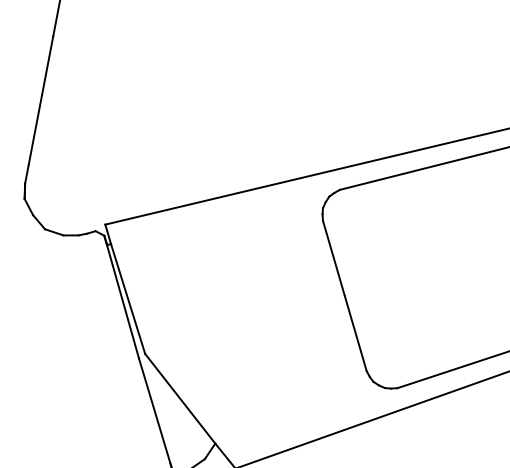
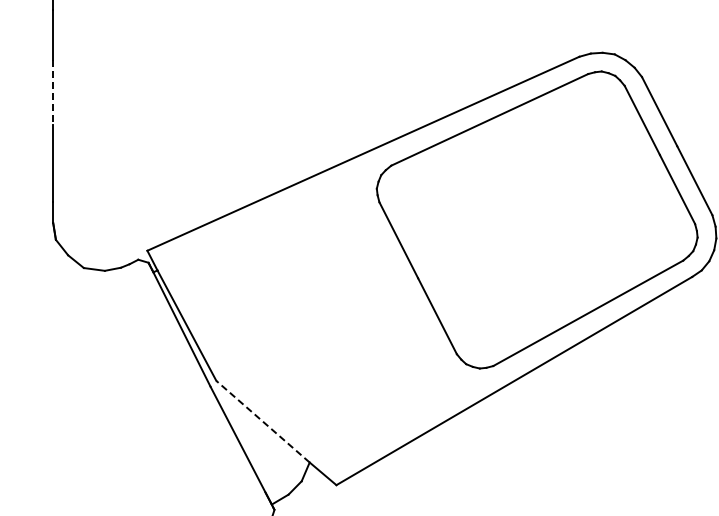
line: (47, 66) -> (53, 93), solid -> dashed
line: (180, 398) -> (263, 421), solid -> dashed

